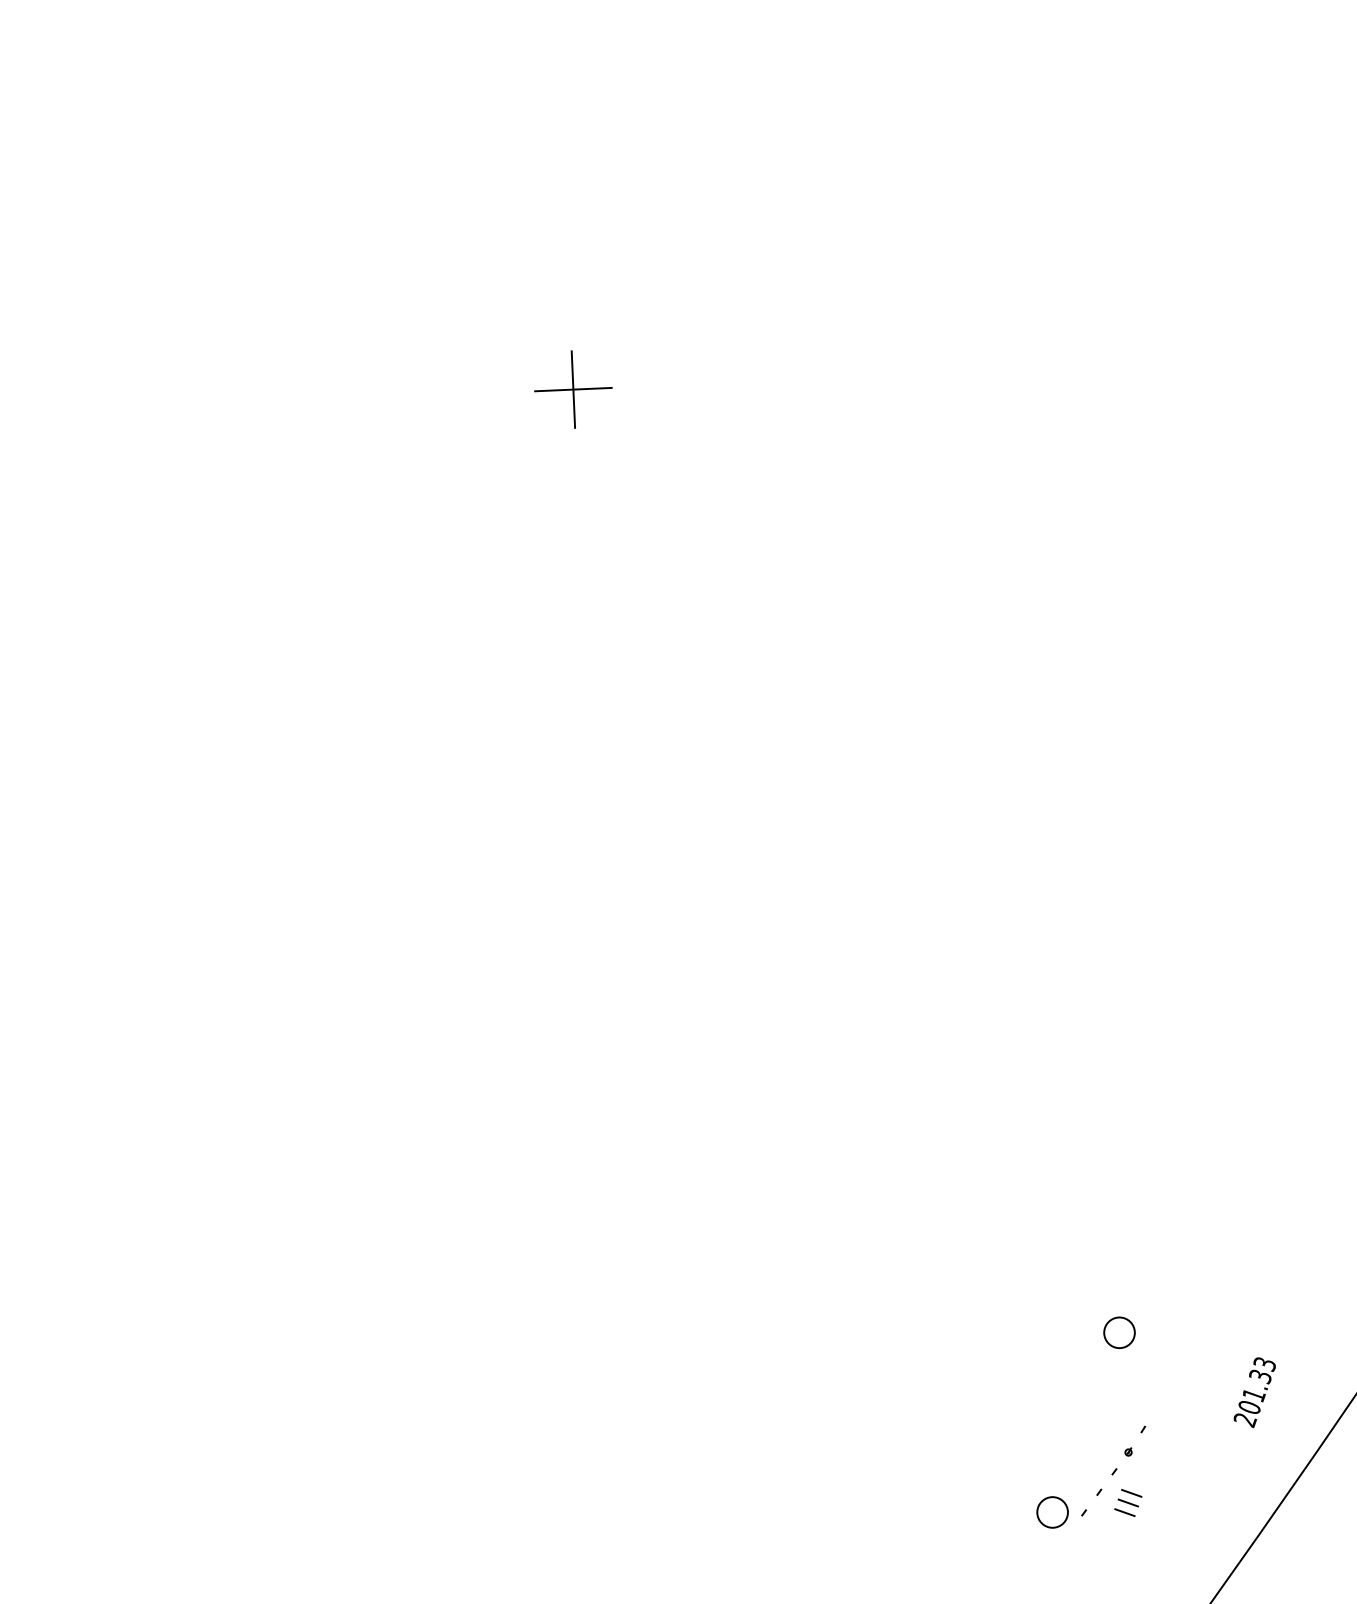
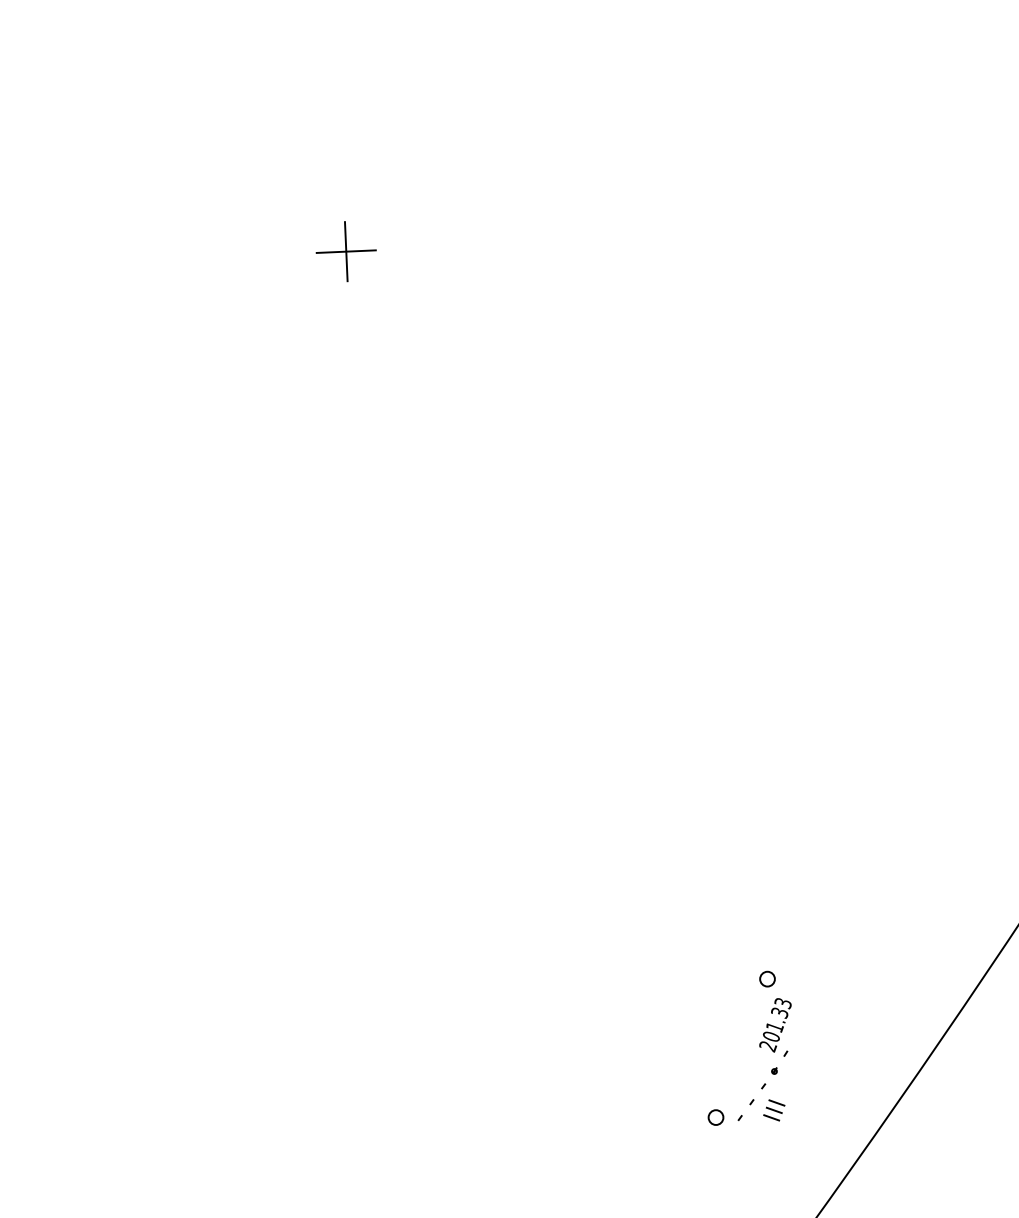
circle: (1119, 1332) -> (767, 978), size x0.62
text: (1254, 1392) -> (775, 1025), moved
circle: (1052, 1511) -> (715, 1116), size x0.62

